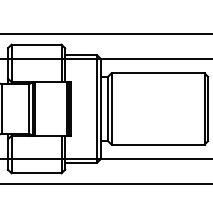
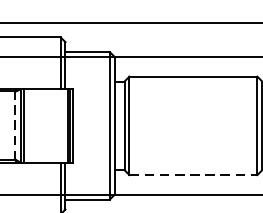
line: (28, 108) -> (14, 125), solid -> dashed
line: (158, 144) -> (194, 174), solid -> dashed

